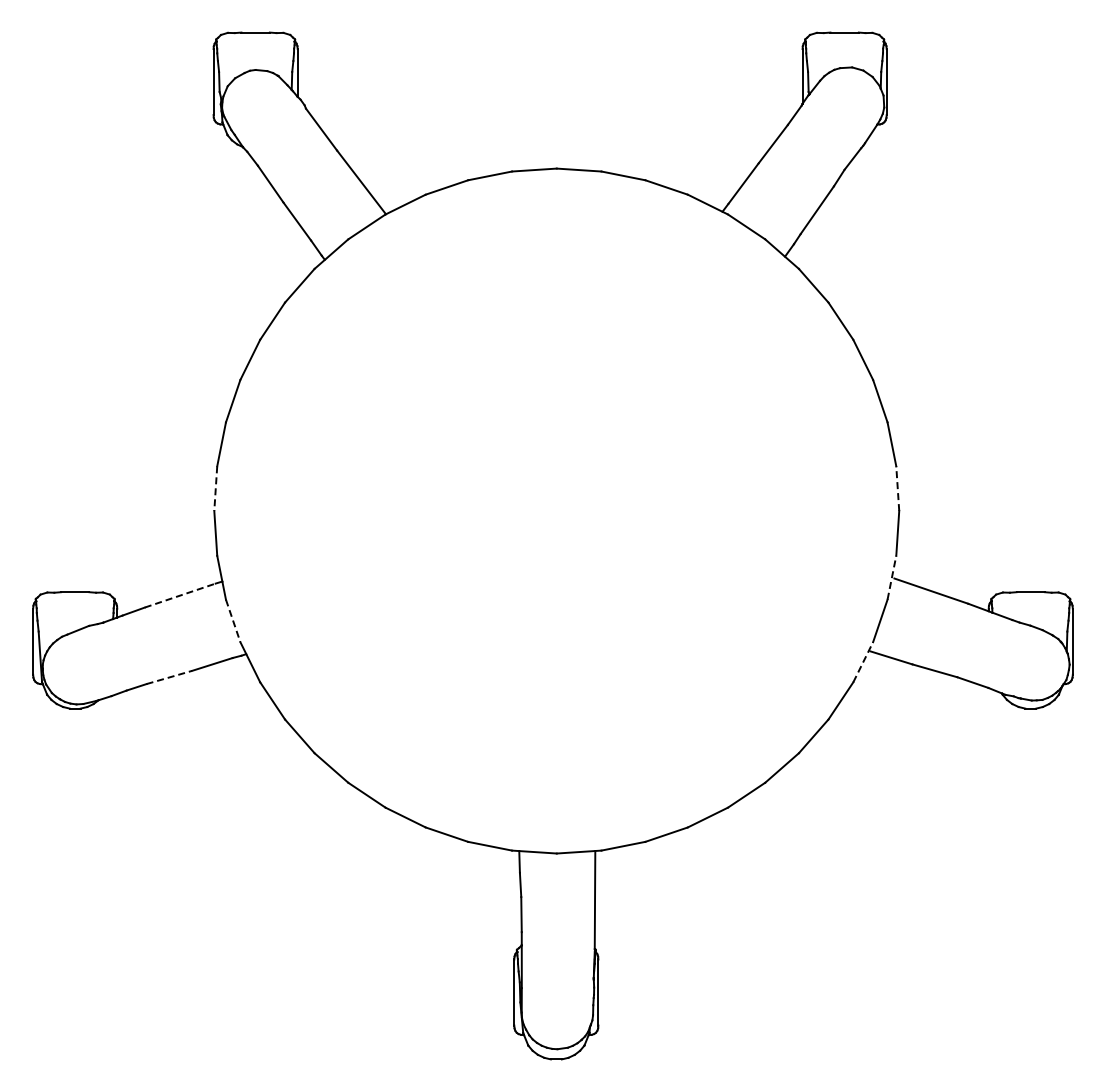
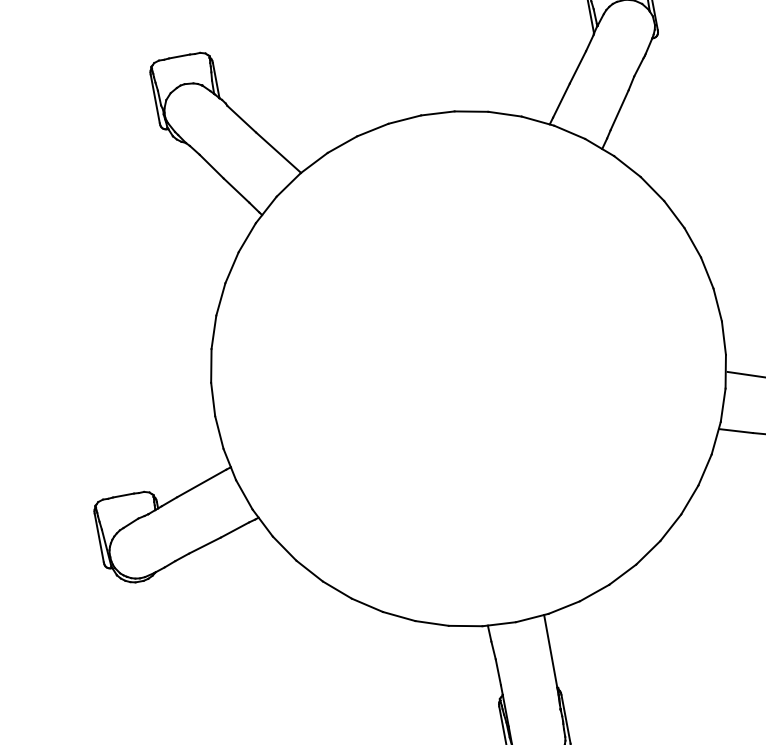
line: (897, 488) -> (717, 304), dashed -> solid
line: (215, 489) -> (213, 400), dashed -> solid
line: (892, 577) -> (726, 371), dashed -> solid
line: (180, 595) -> (201, 483), dashed -> solid
line: (233, 621) -> (244, 495), dashed -> solid
line: (863, 661) -> (716, 437), dashed -> solid
line: (169, 677) -> (205, 545), dashed -> solid

